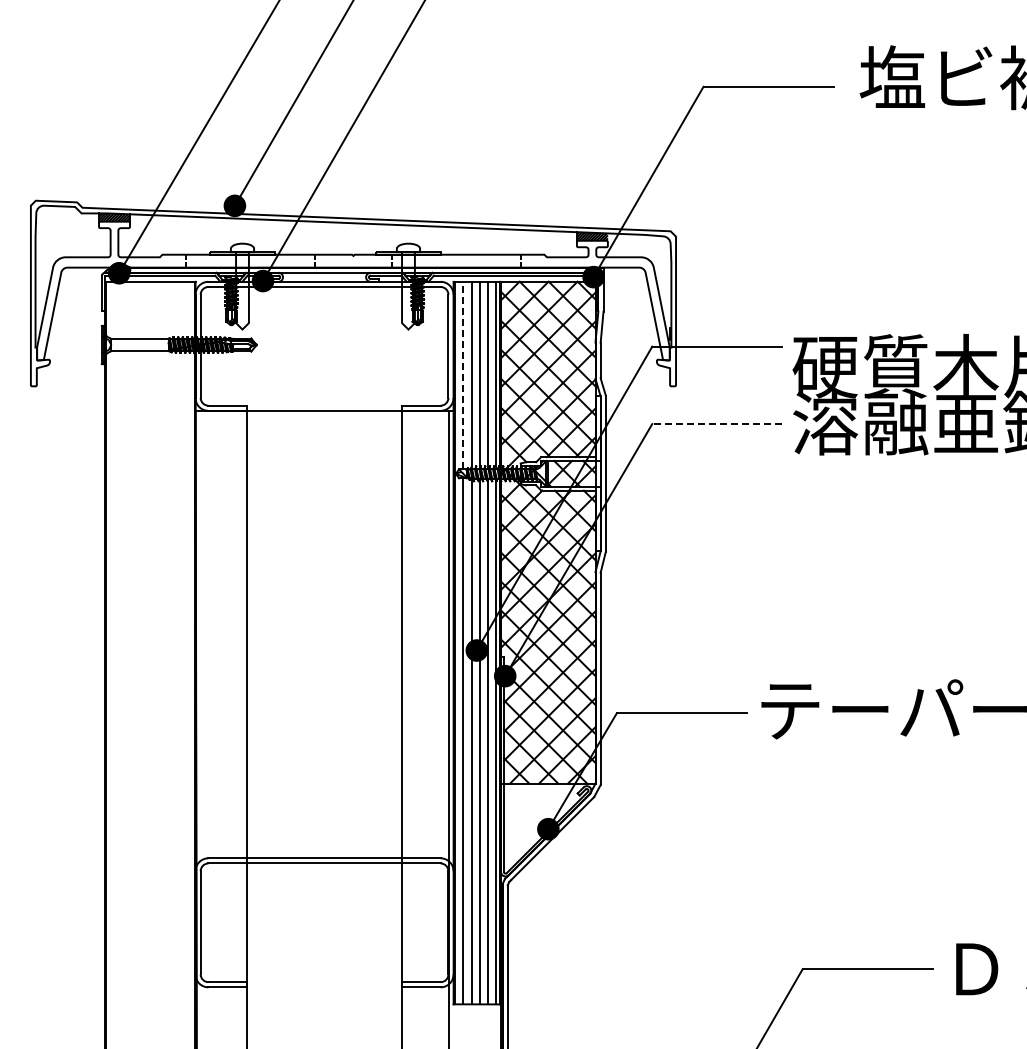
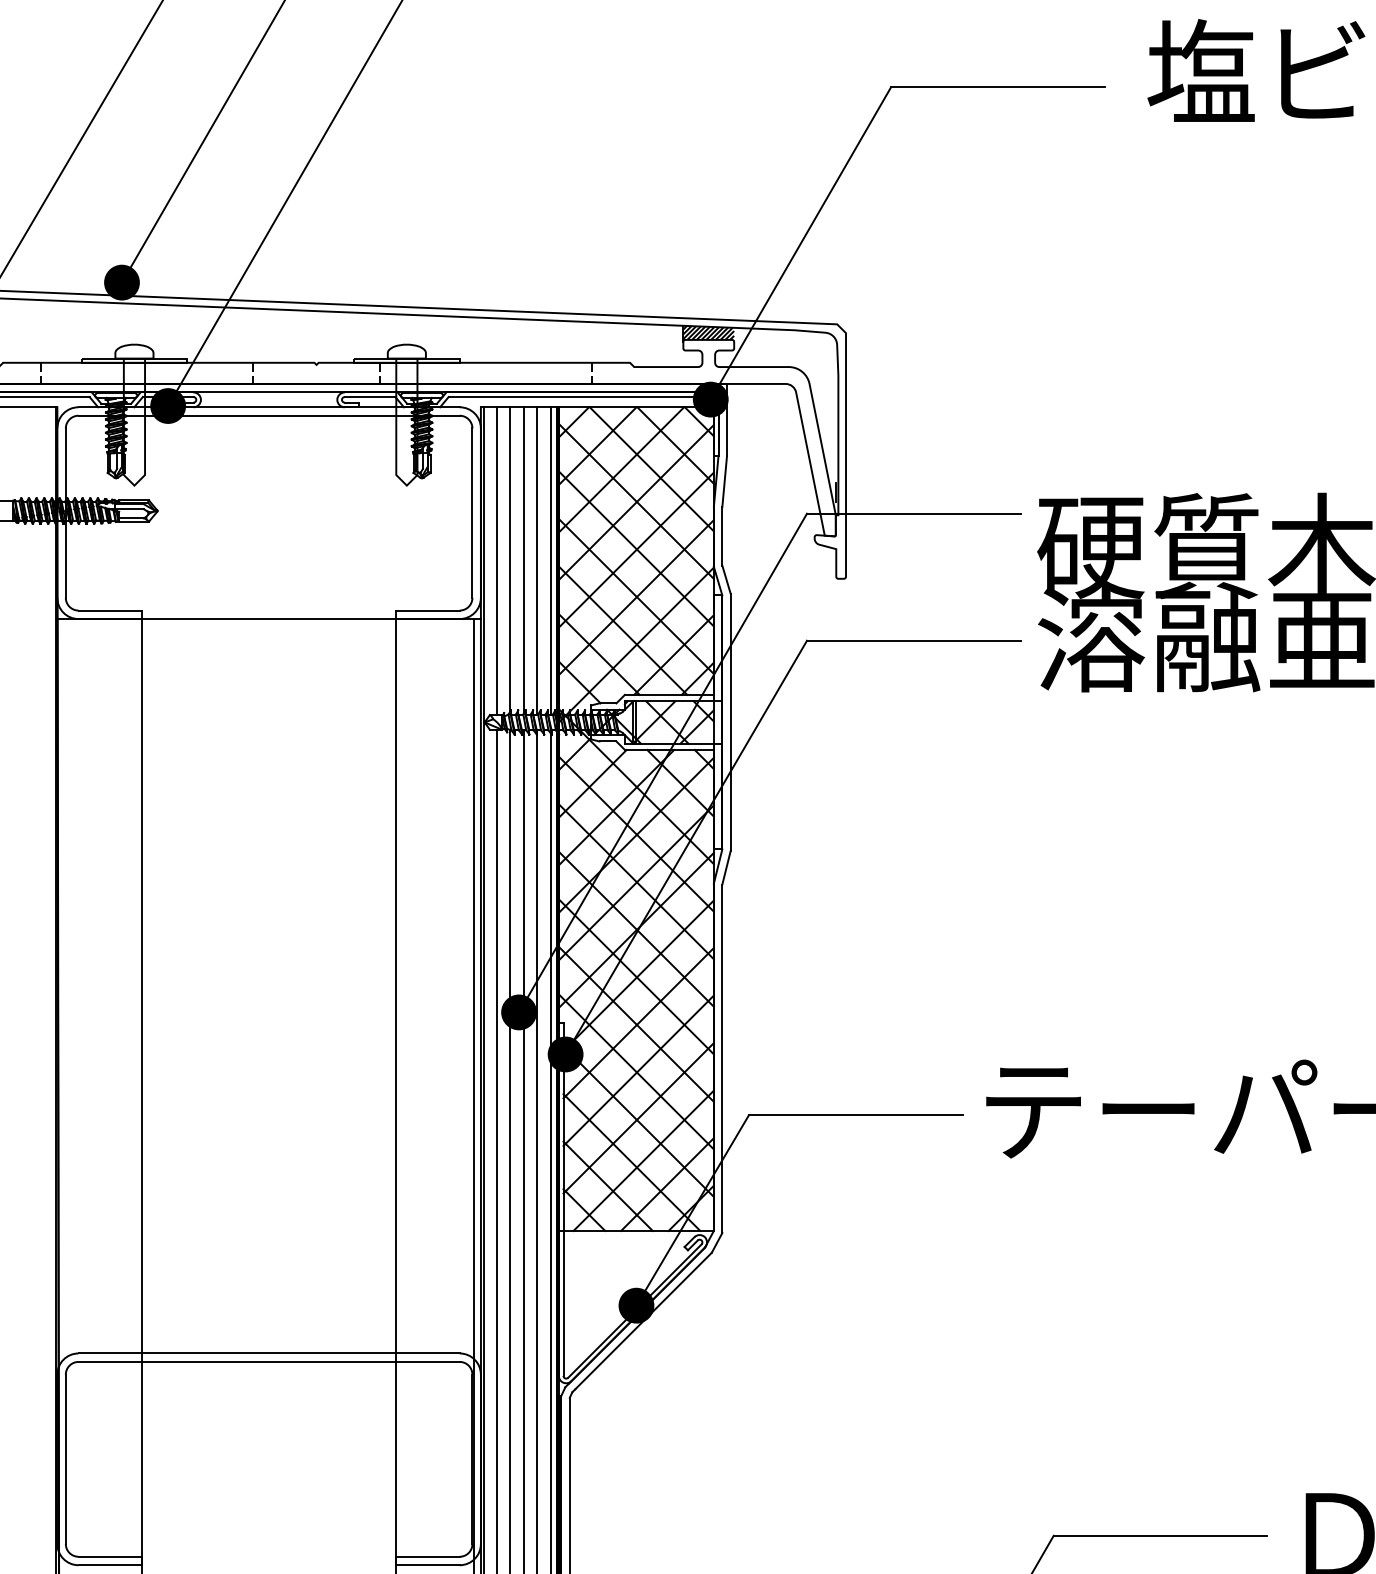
line: (463, 375) -> (497, 561), dashed -> solid
line: (716, 424) -> (912, 641), dashed -> solid

